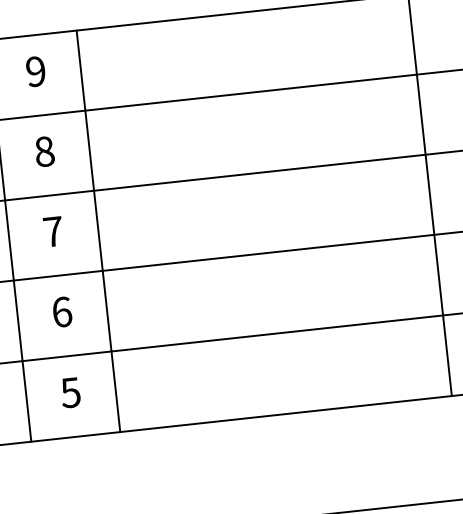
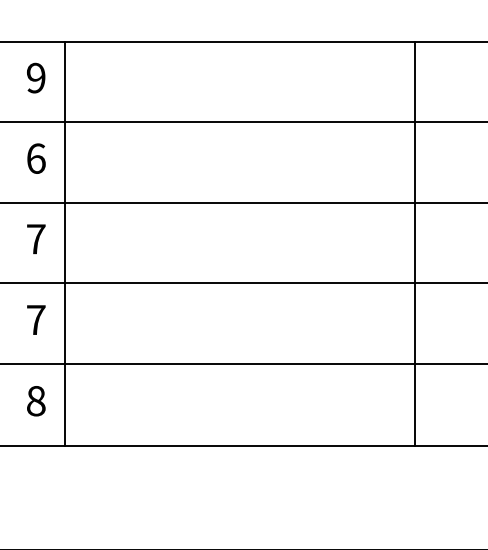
text: (44, 151) -> (36, 158), 8 -> 6
line: (98, 231) -> (65, 243), moved
text: (62, 311) -> (36, 319), 6 -> 7
text: (70, 393) -> (35, 401), 5 -> 8

